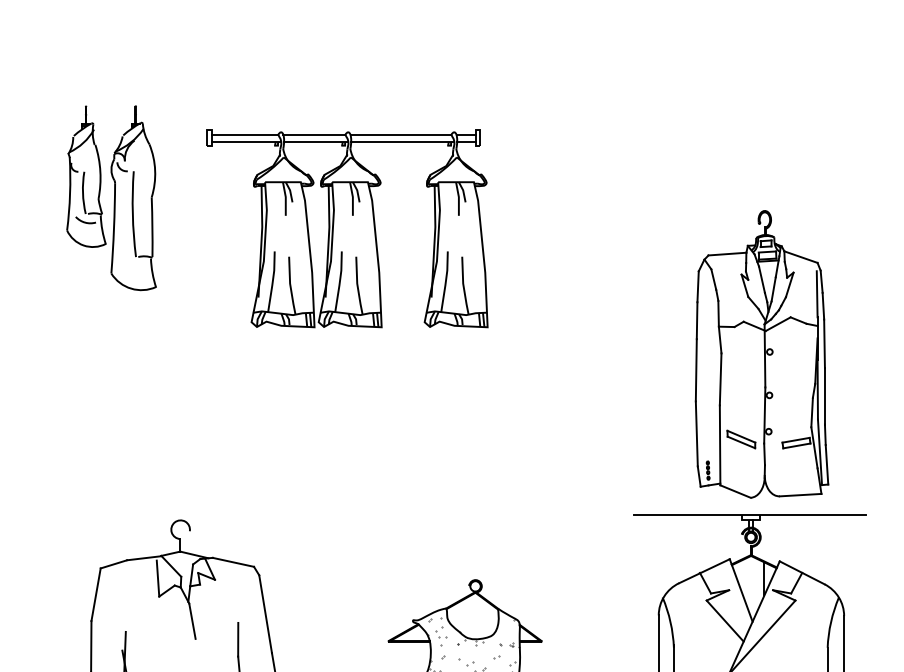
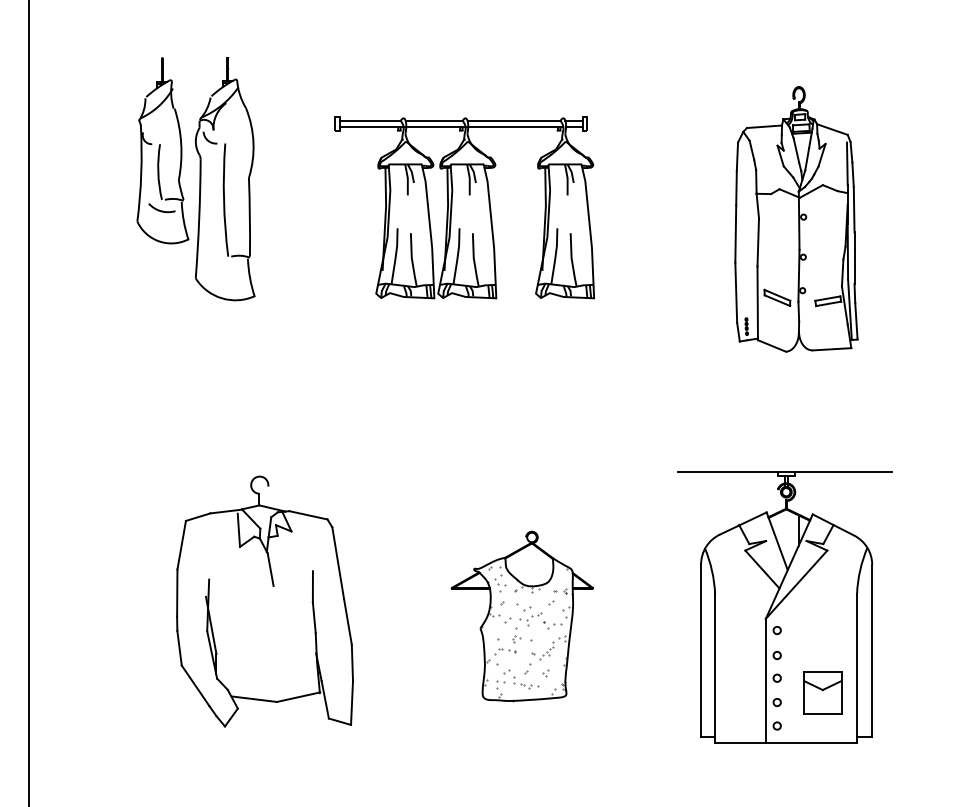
part: (111, 198) -> (195, 179), size x1.43
part: (347, 228) -> (464, 207), moved
part: (762, 354) -> (796, 219), moved

